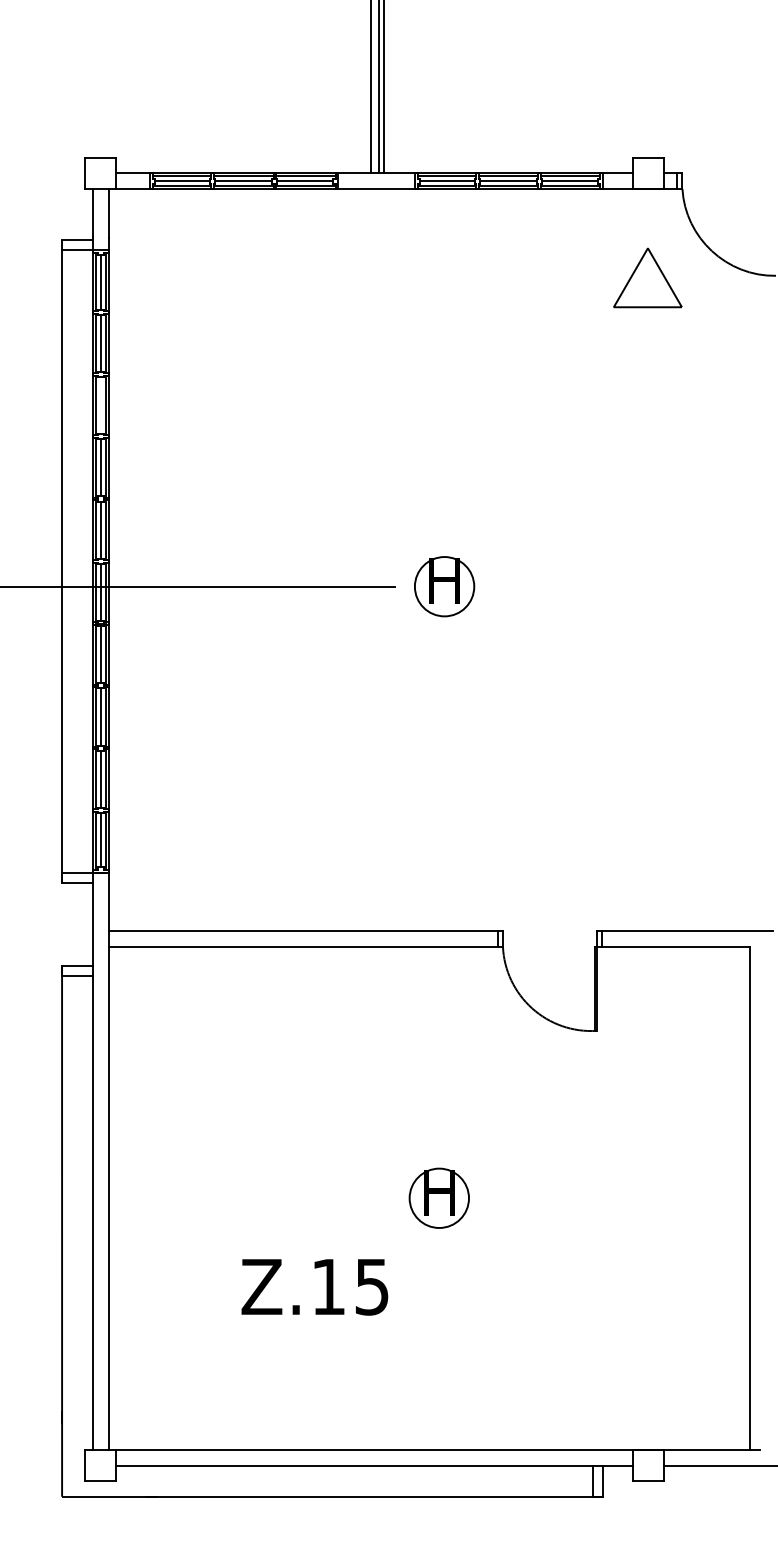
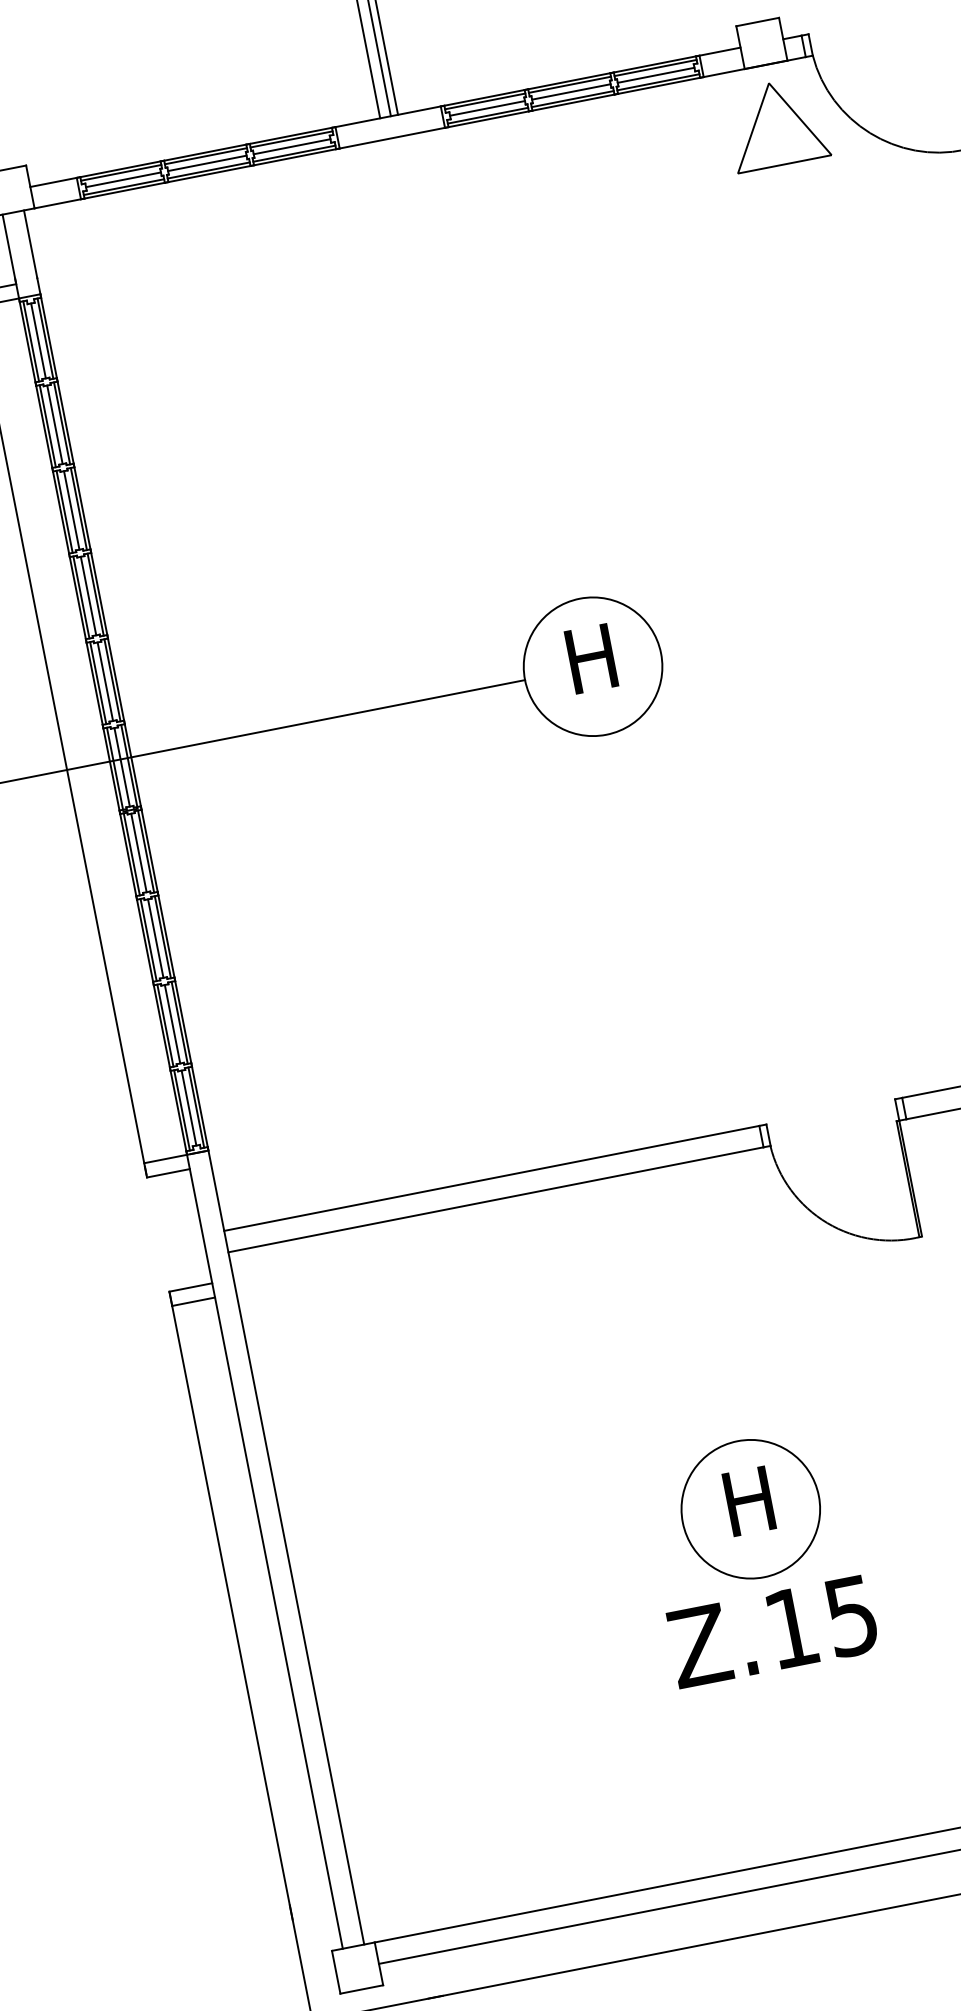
part: (647, 277) -> (776, 123), moved
line: (101, 405) -> (72, 510), added
circle: (444, 586) -> (592, 666), size x1.67
circle: (438, 1197) -> (749, 1508), size x1.67
text: (314, 1287) -> (772, 1632), moved

